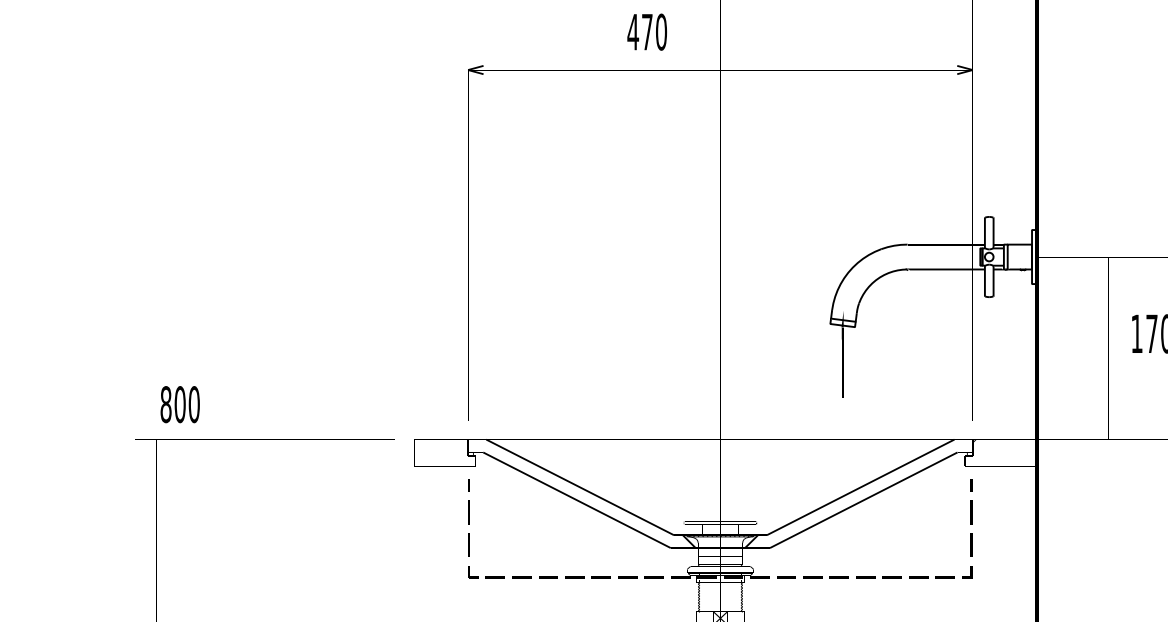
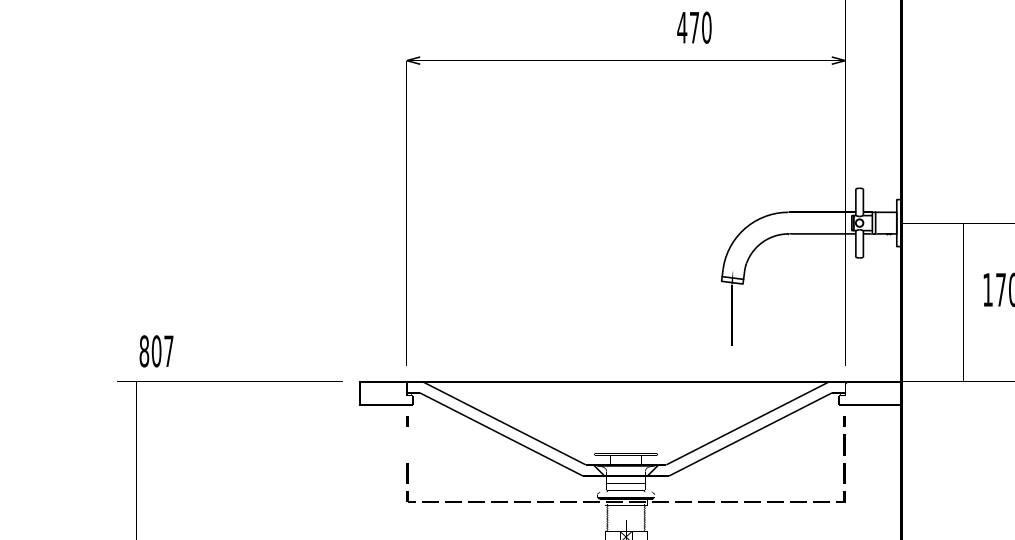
text: (647, 31) -> (694, 27), moved
text: (193, 404) -> (168, 351), 800 -> 807
line: (468, 511) -> (407, 444), removed

